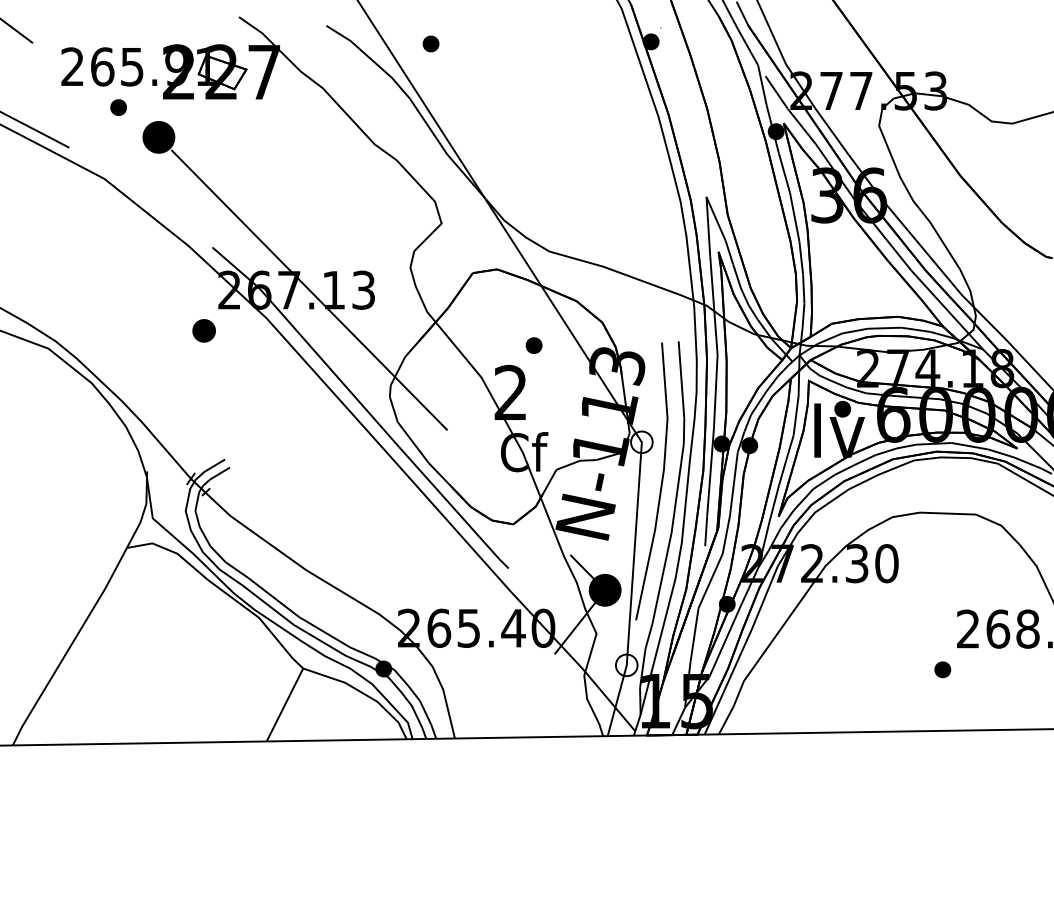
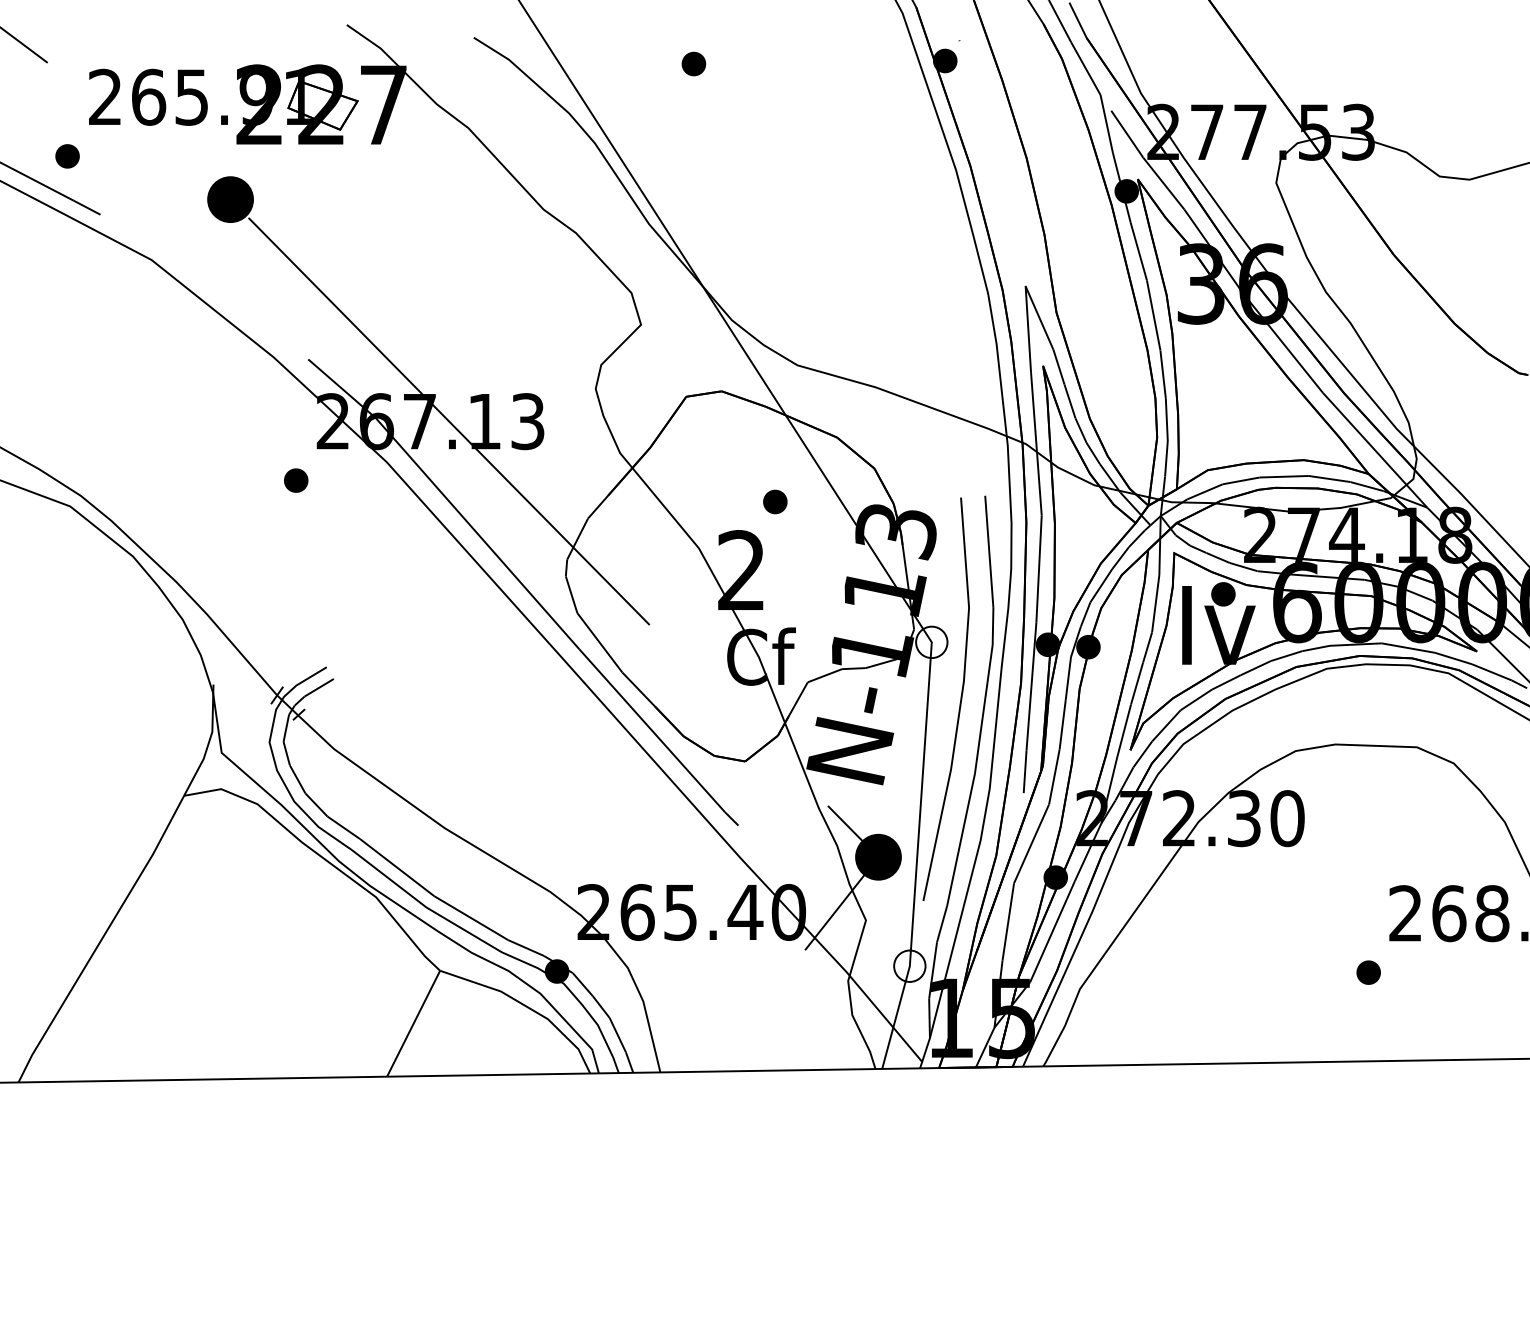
part: (430, 43) -> (693, 63), moved
part: (118, 107) -> (67, 156), moved
part: (203, 330) -> (295, 480), size x0.71

